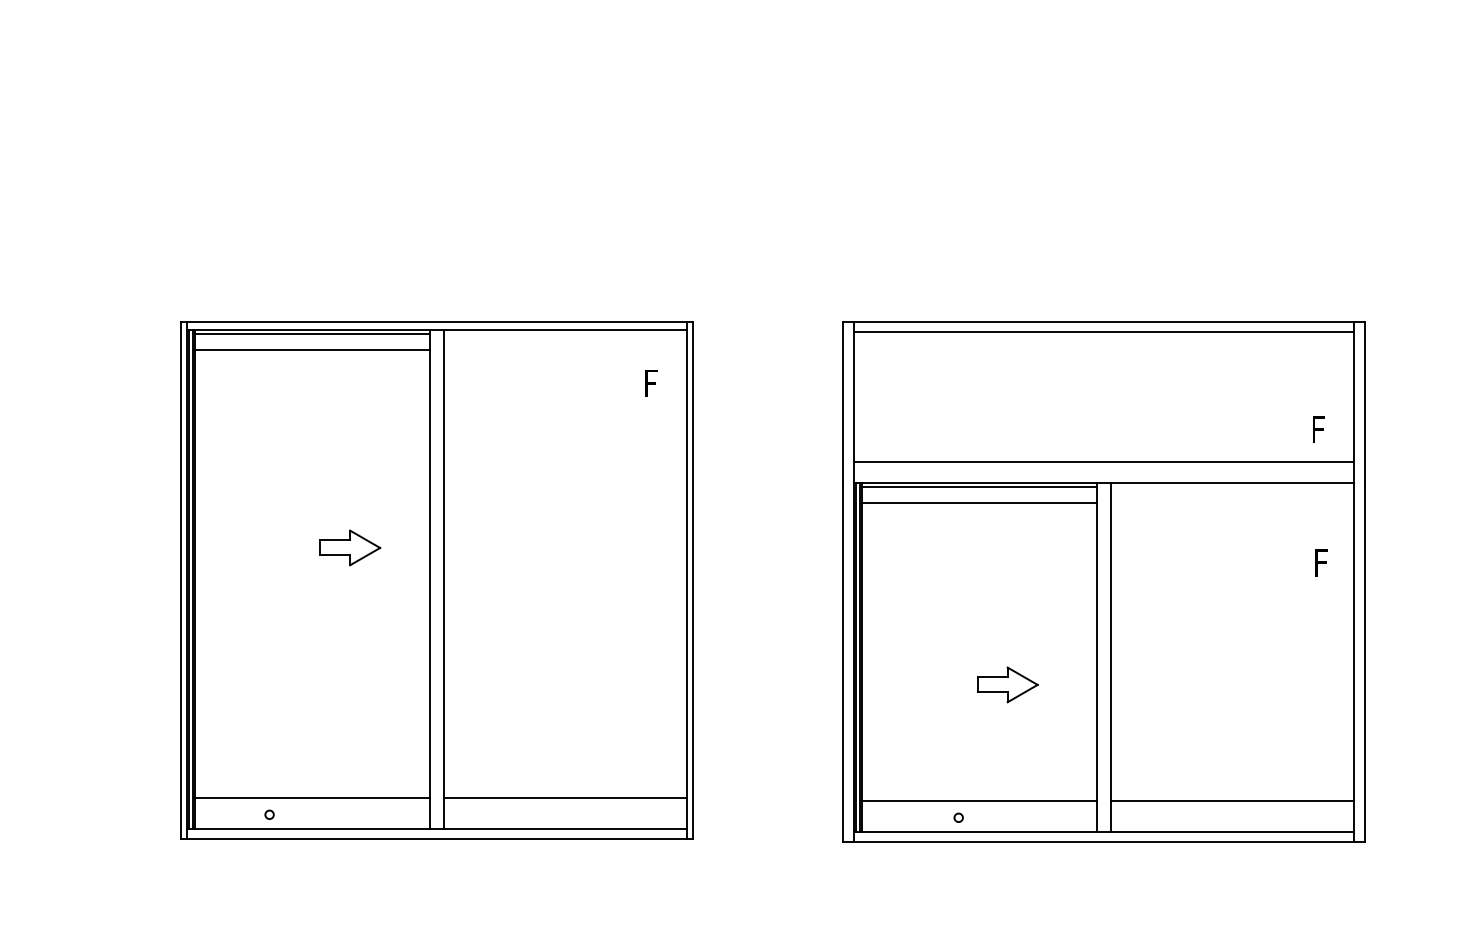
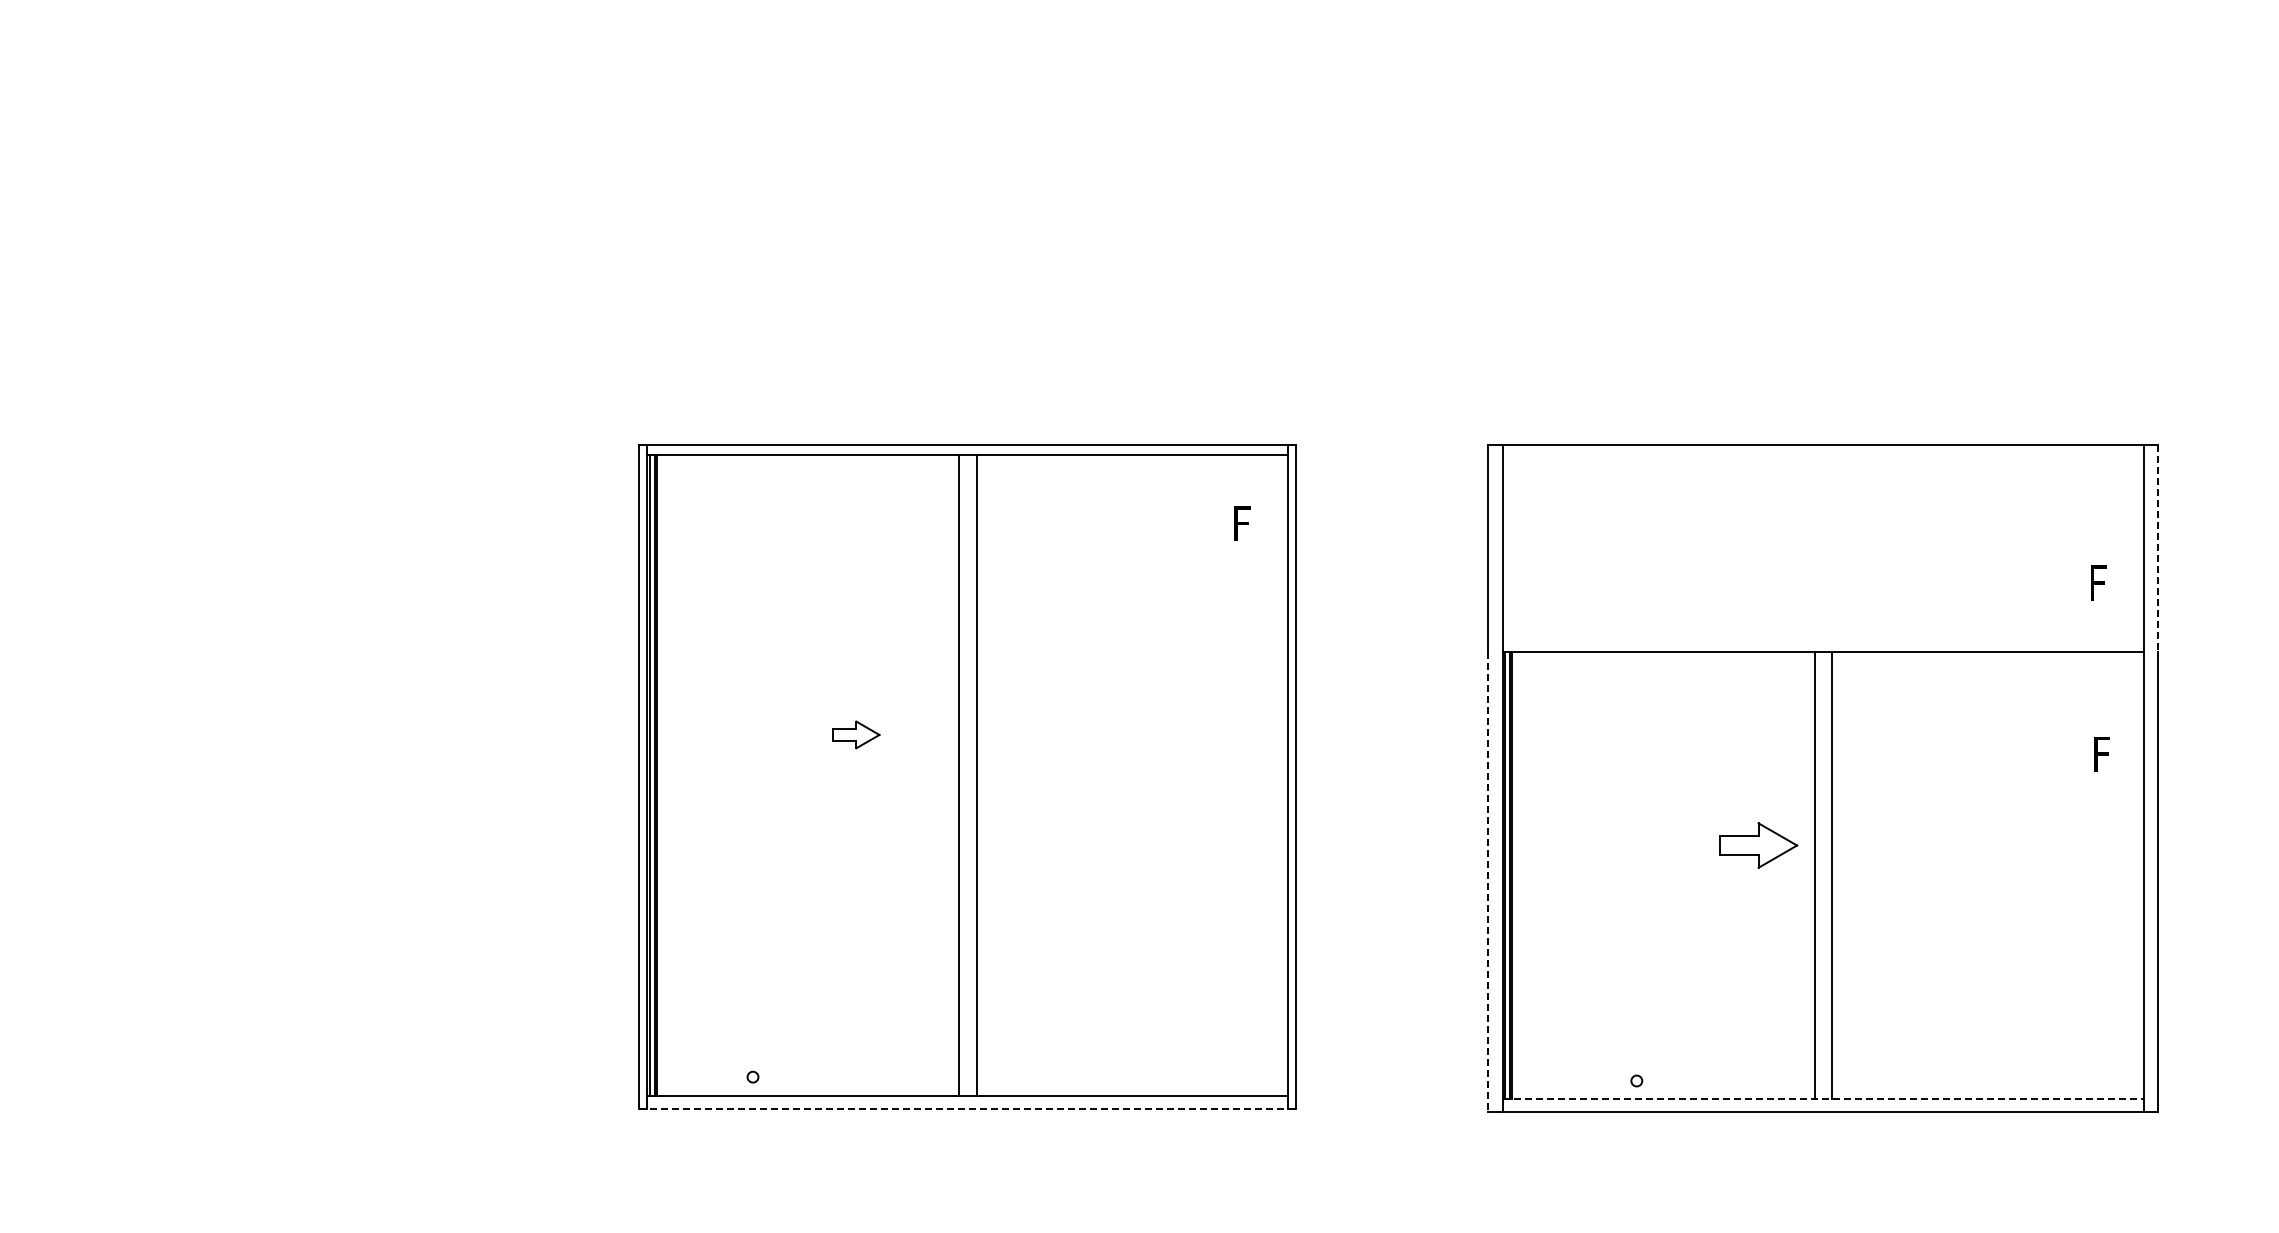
line: (1103, 332) -> (1822, 458), removed
line: (312, 333) -> (807, 459), removed
line: (312, 349) -> (807, 480), removed
line: (1365, 403) -> (2158, 549), solid -> dashed
line: (1103, 461) -> (1822, 624), removed
line: (979, 486) -> (1663, 656), removed
line: (979, 503) -> (1663, 677), removed
part: (350, 547) -> (856, 734), size x0.6
line: (843, 663) -> (1488, 882), solid -> dashed
part: (1007, 684) -> (1758, 845), moved
line: (312, 797) -> (807, 1055), removed
line: (565, 797) -> (1132, 1055), removed
line: (979, 801) -> (1663, 1059), removed
line: (1232, 801) -> (1987, 1059), removed
line: (1104, 832) -> (1823, 1099), solid -> dashed
line: (437, 839) -> (968, 1108), solid -> dashed

